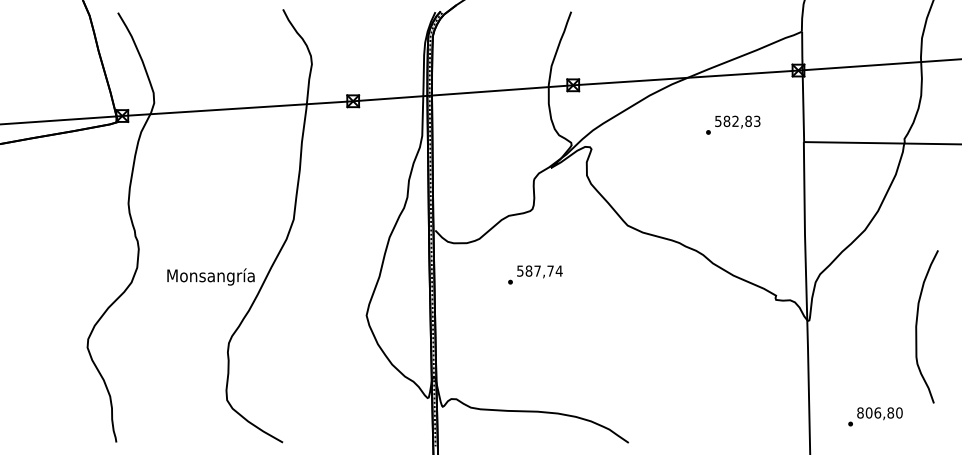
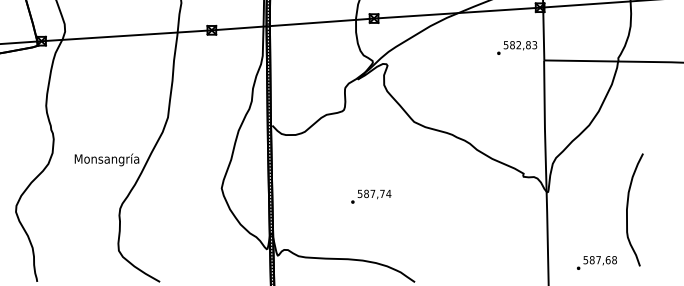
text: (733, 124) -> (517, 47), moved
text: (535, 274) -> (371, 196), moved
curve: (917, 326) -> (627, 209), moved
text: (879, 412) -> (599, 259), 806,80 -> 587,68

